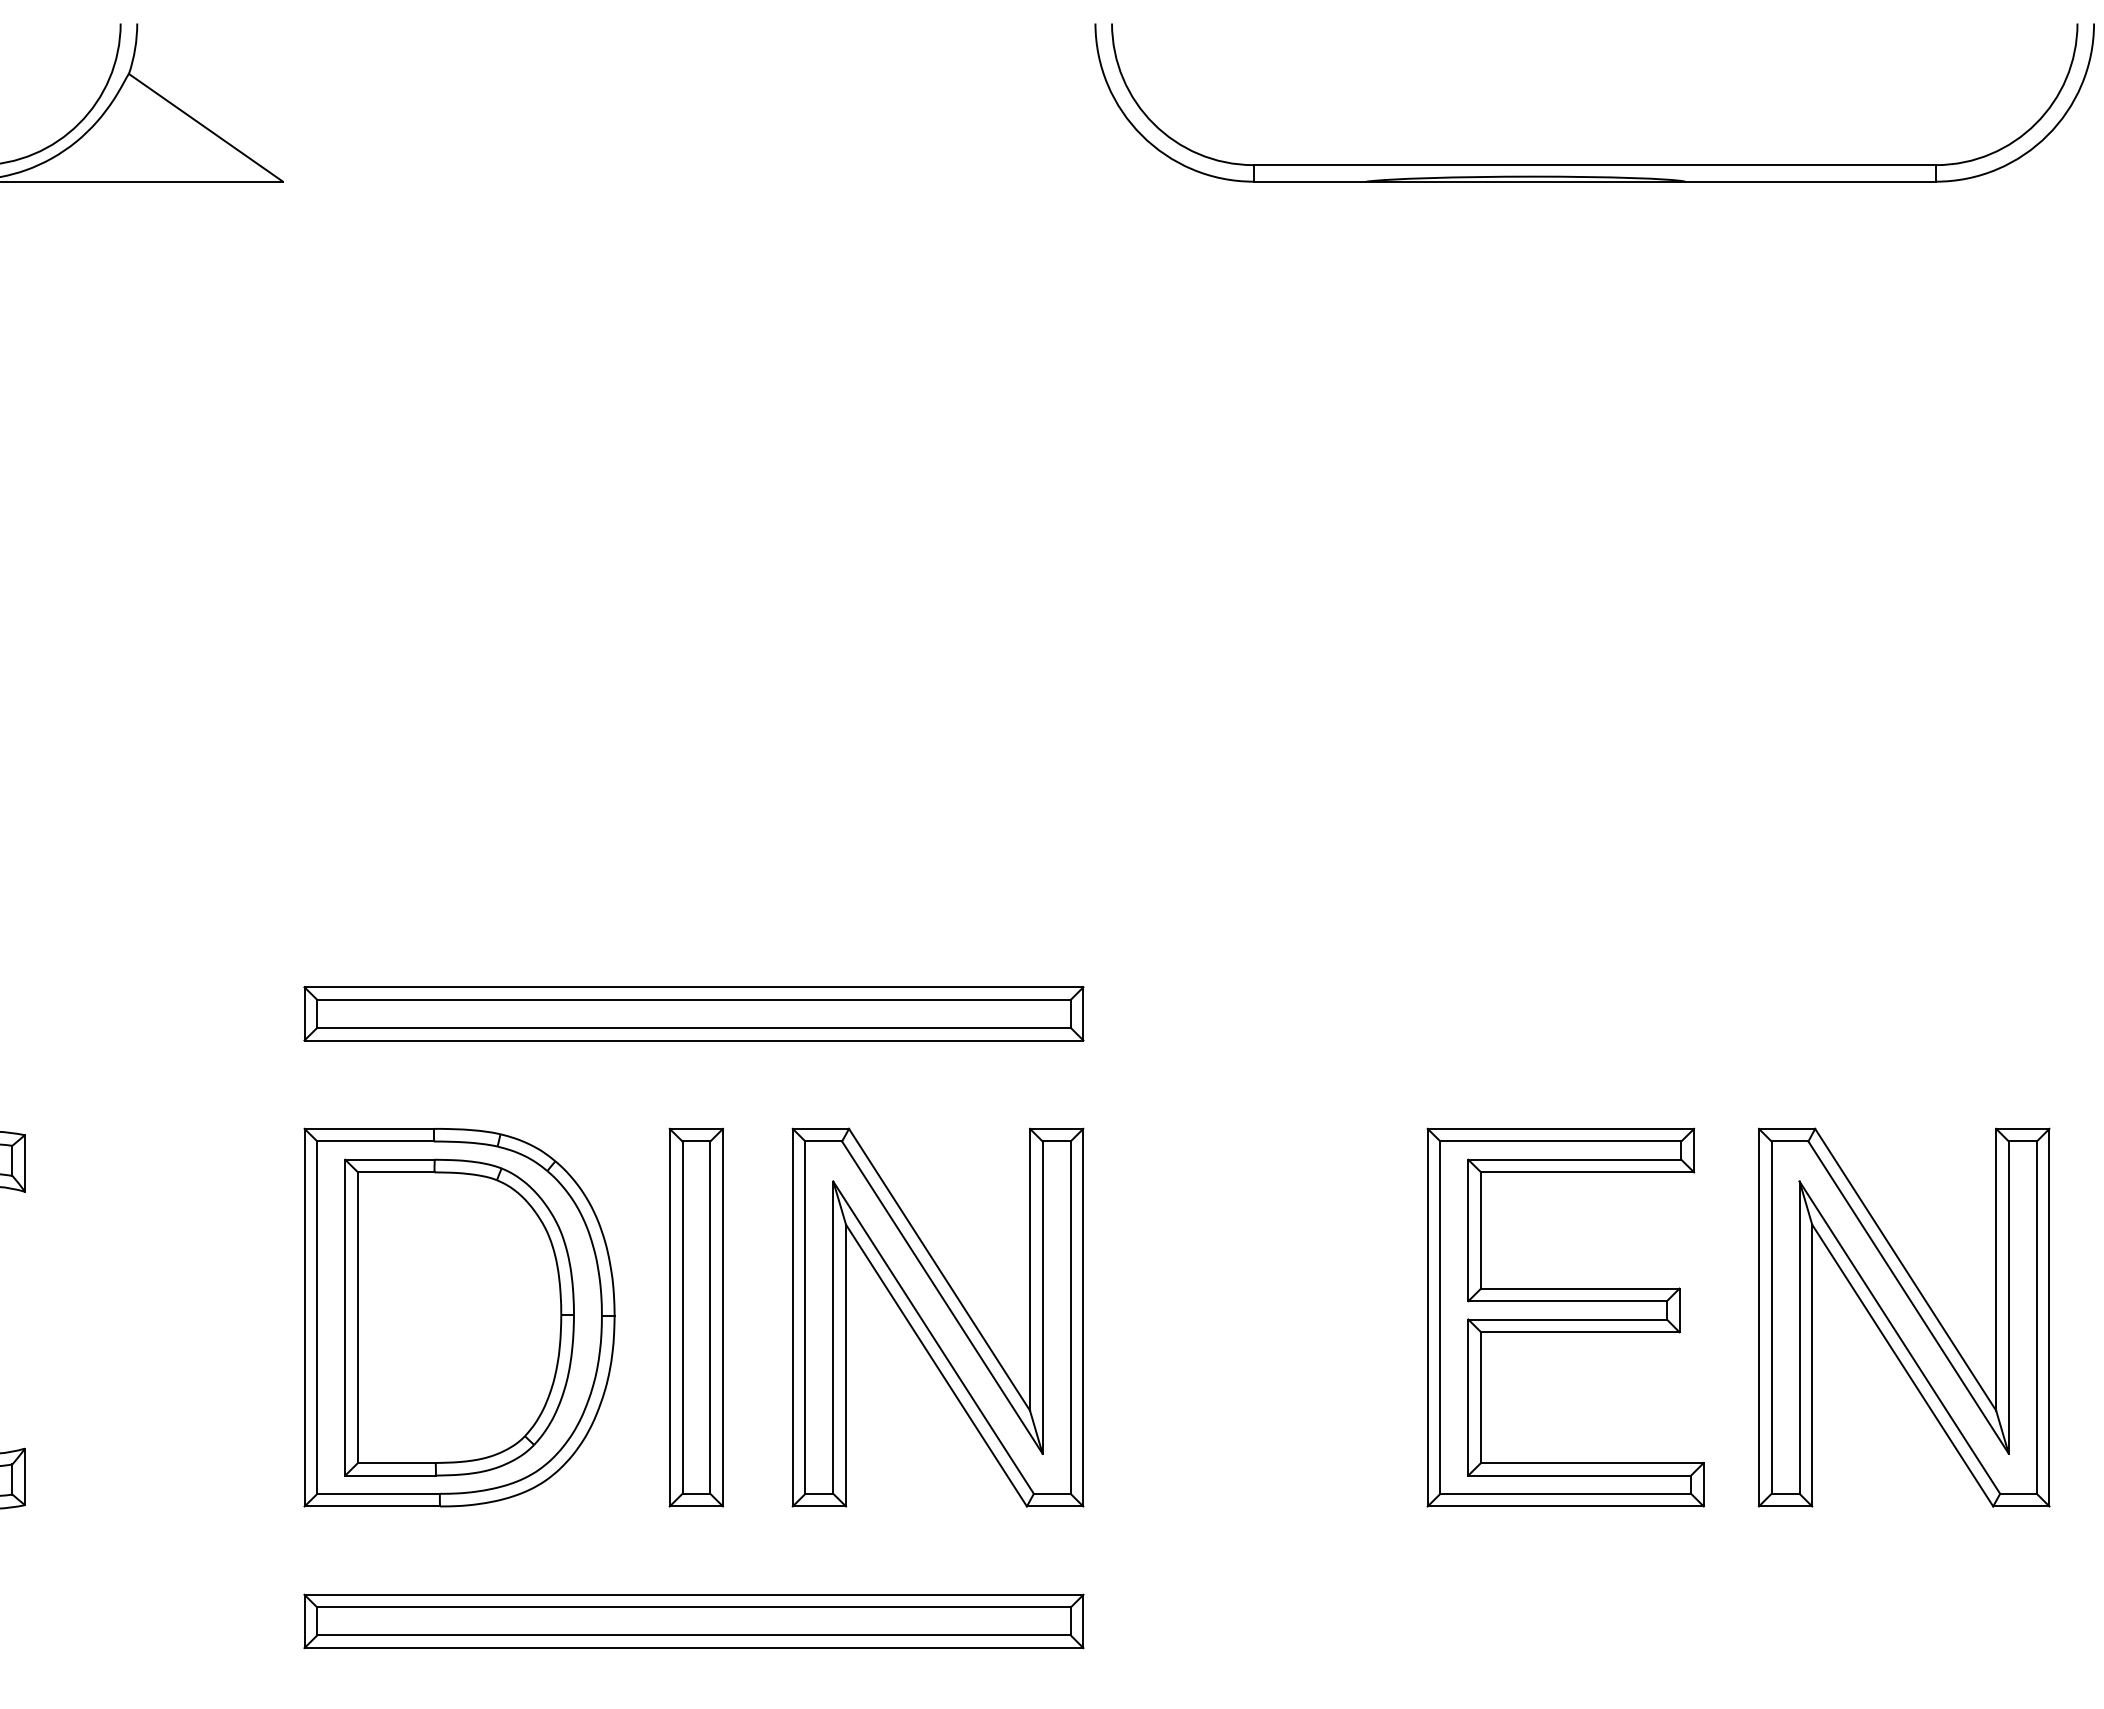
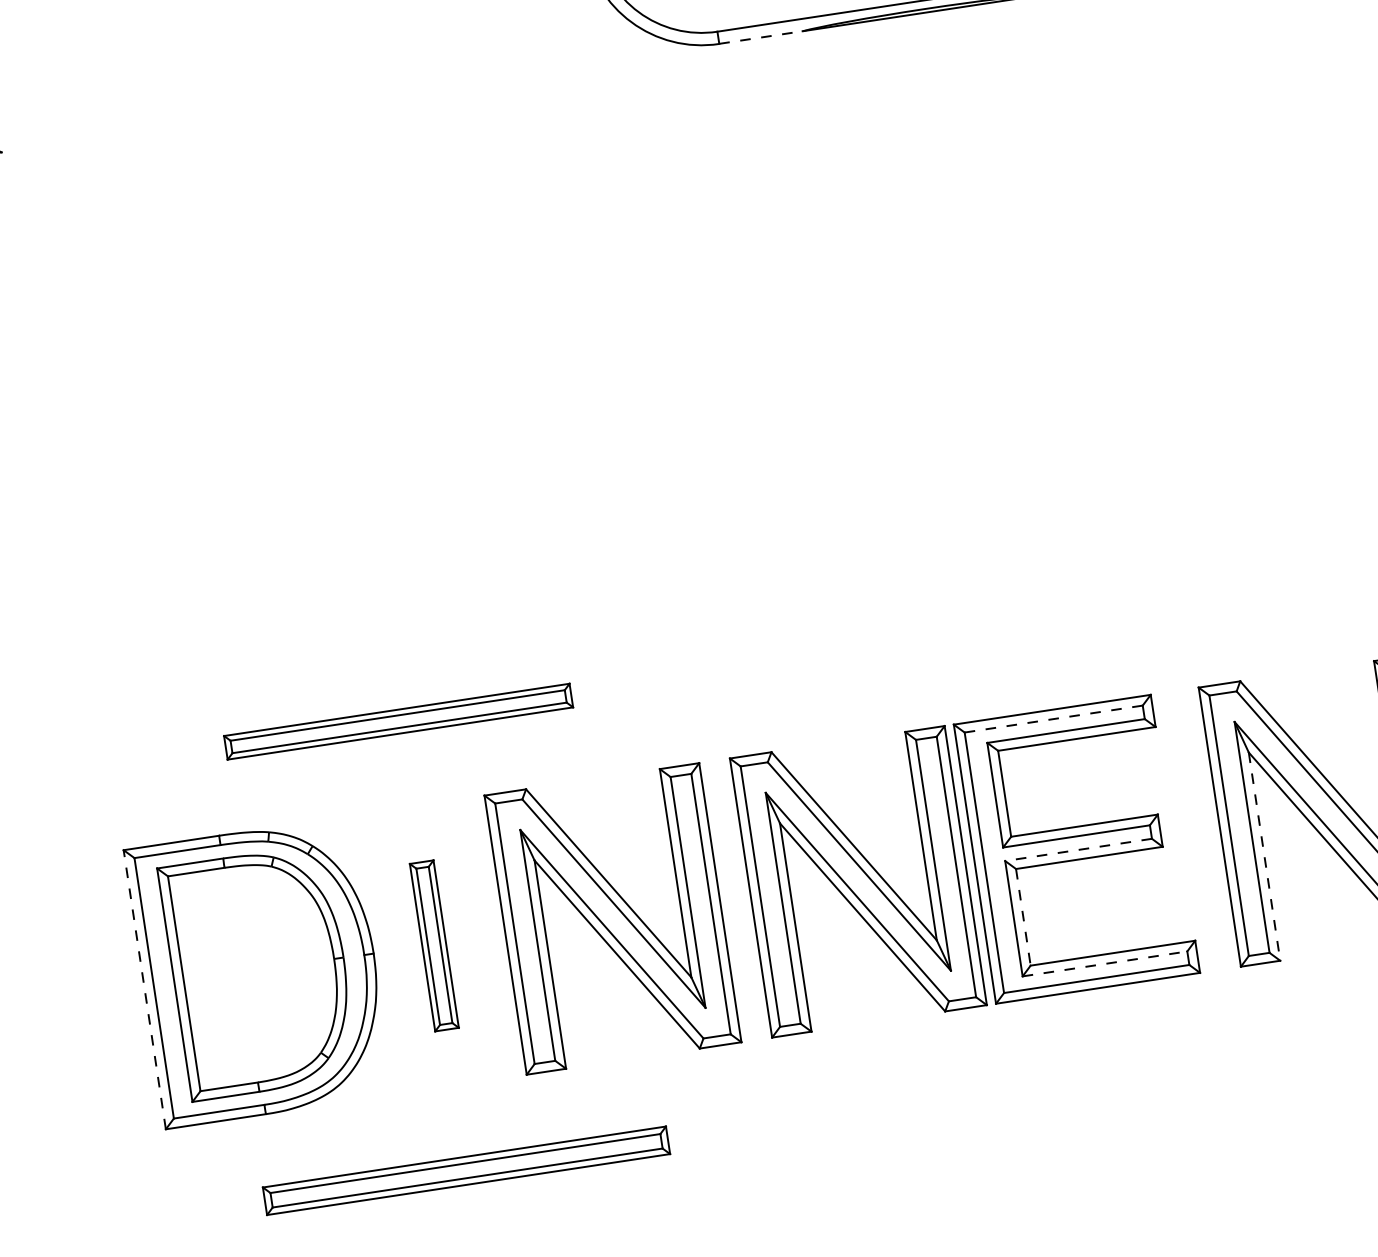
line: (1310, 181) -> (761, 37), solid -> dashed
part: (693, 1013) -> (398, 721), size x0.6
line: (1561, 1141) -> (1054, 719), solid -> dashed
line: (304, 1317) -> (144, 989), solid -> dashed
part: (696, 1317) -> (434, 945), size x0.6
part: (1269, 1317) -> (857, 881), added
line: (1567, 1319) -> (1078, 849), solid -> dashed
line: (1812, 1365) -> (1264, 856), solid -> dashed
line: (1481, 1398) -> (1023, 917), solid -> dashed
line: (1580, 1475) -> (1105, 963), solid -> dashed
part: (693, 1621) -> (466, 1170), size x0.7

